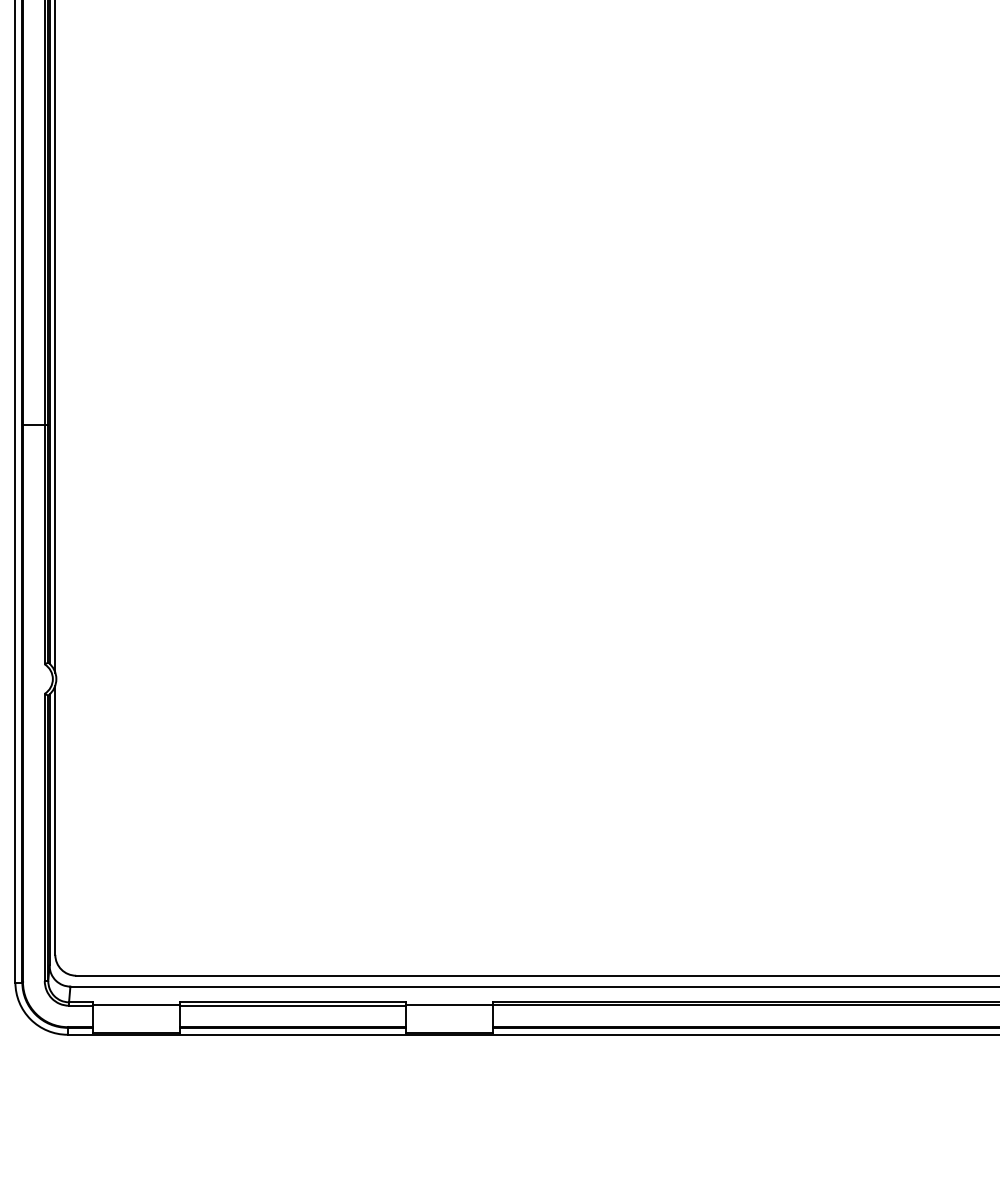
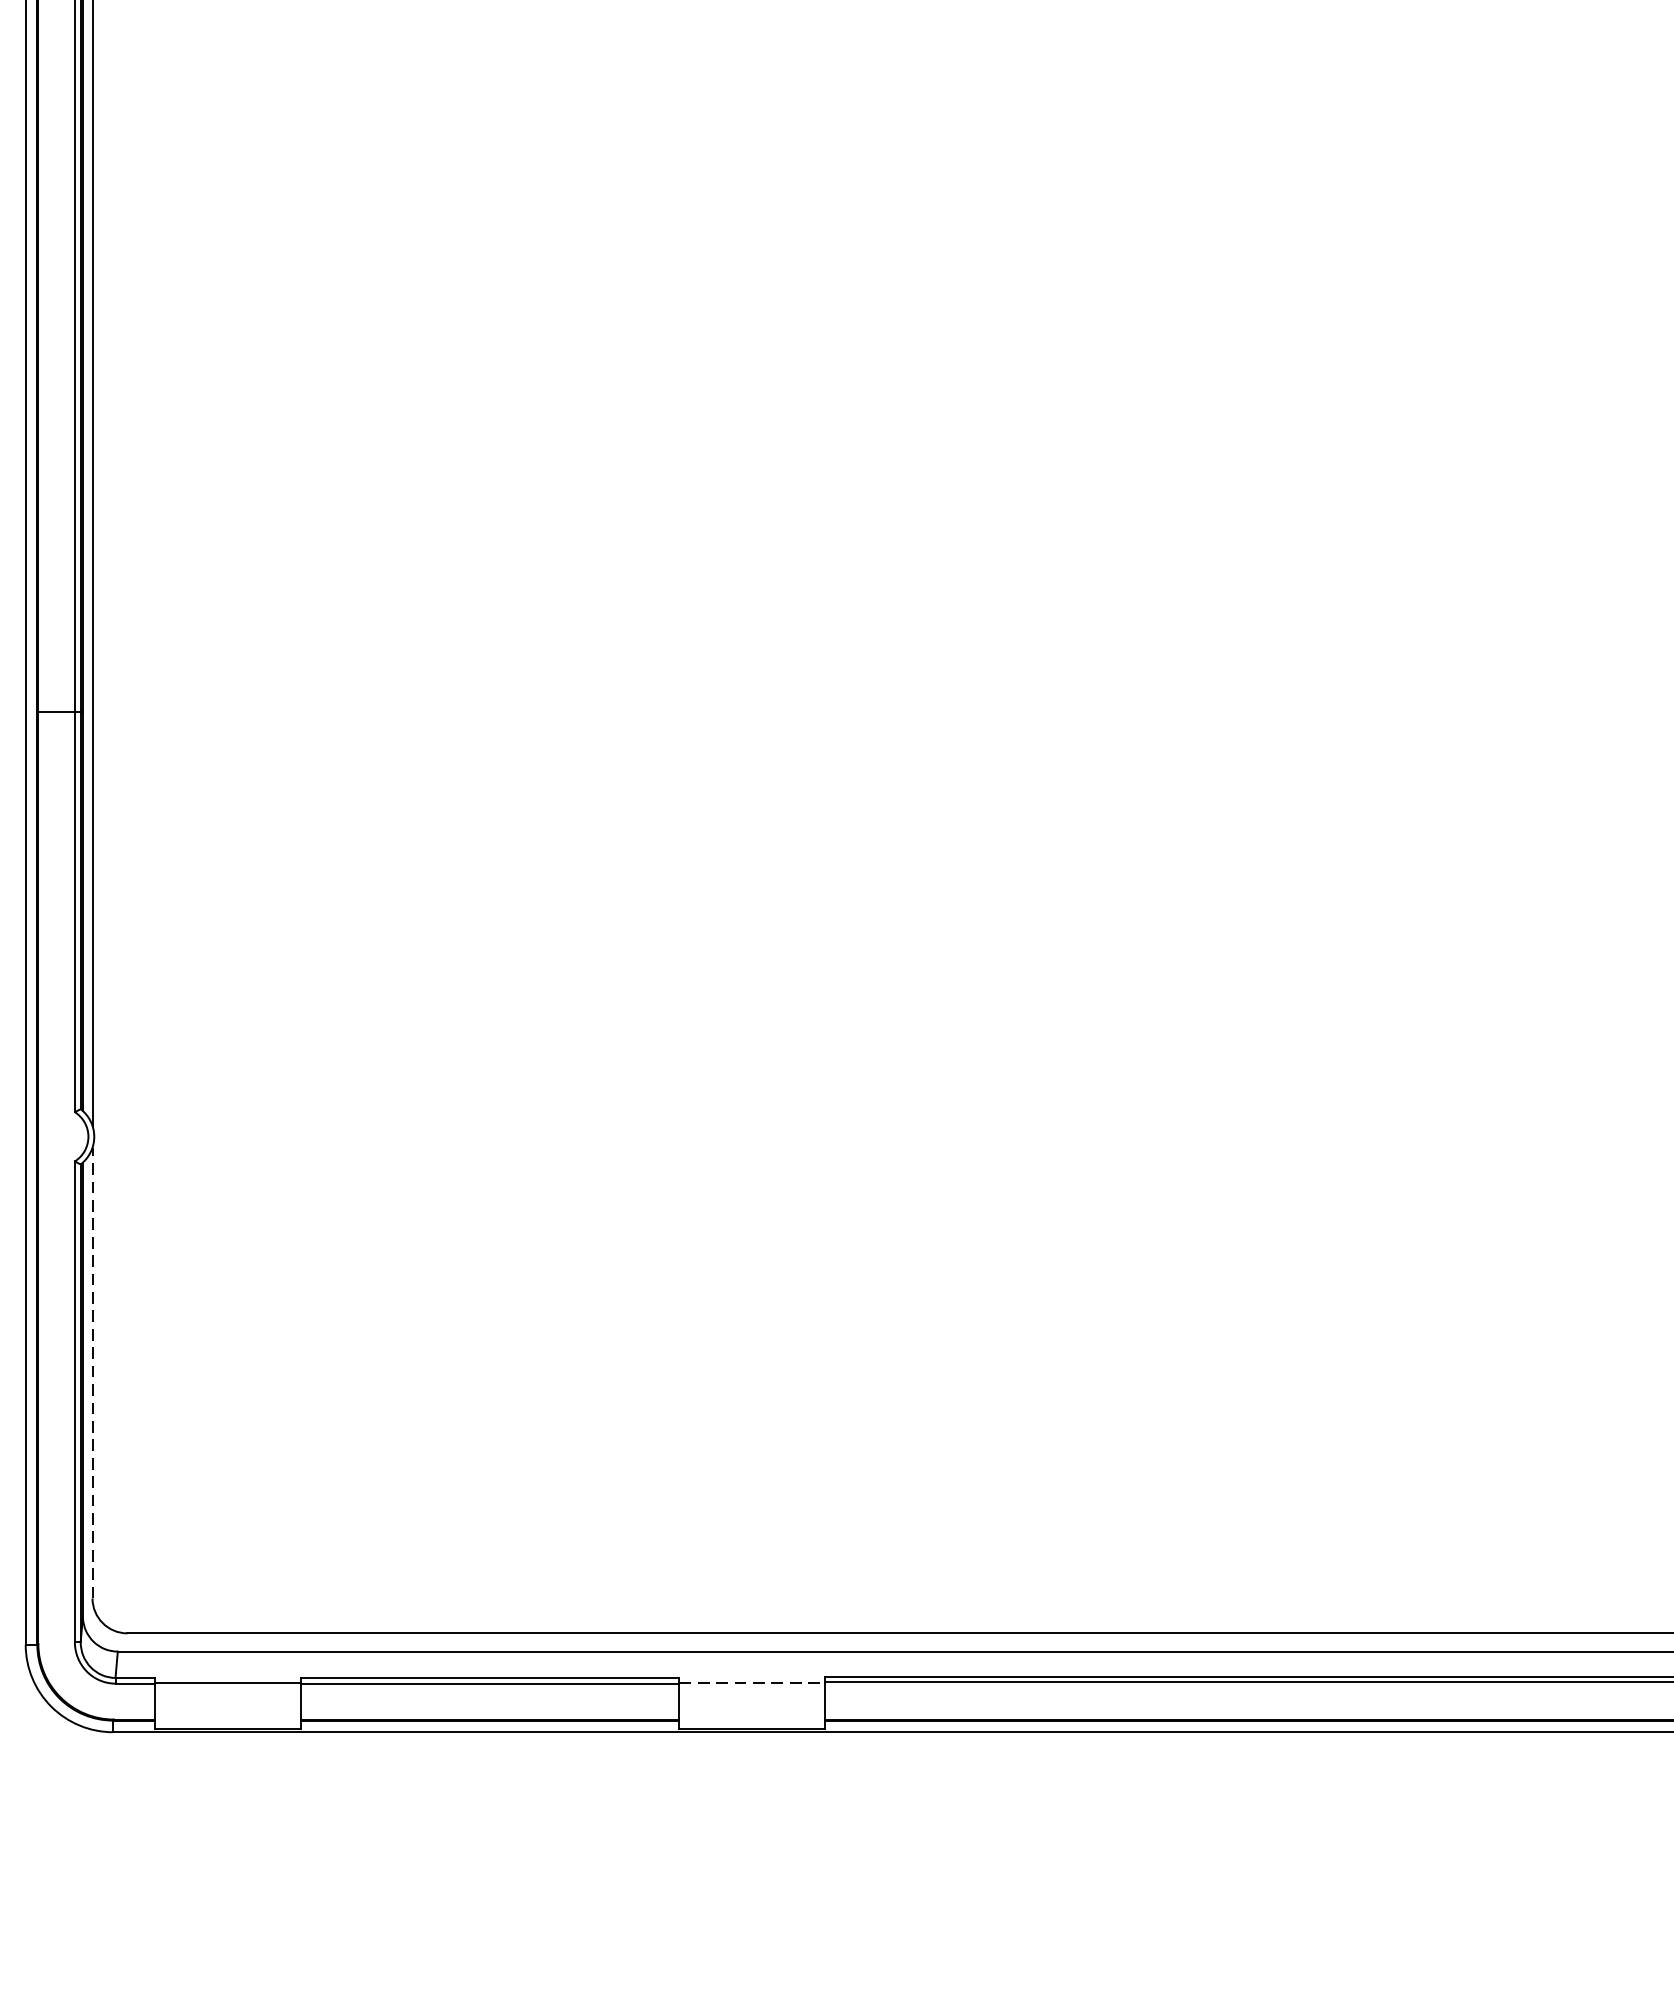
line: (55, 820) -> (92, 1373), solid -> dashed
line: (449, 1005) -> (752, 1683), solid -> dashed

